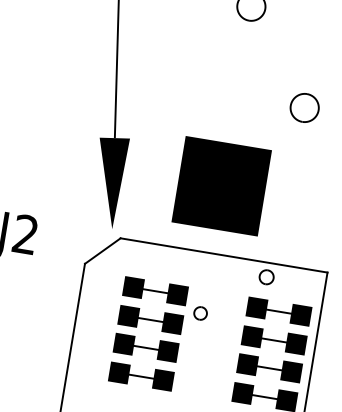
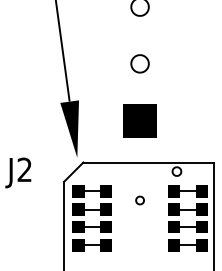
part: (303, 107) -> (139, 63), moved
part: (220, 186) -> (139, 120), size x0.62
part: (137, 327) -> (84, 215), moved

